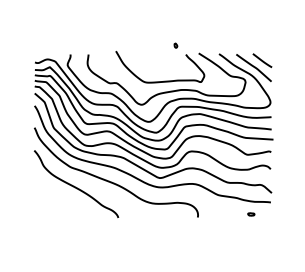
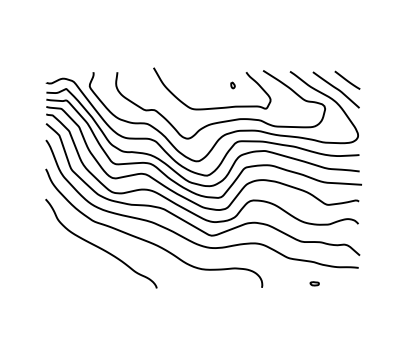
part: (175, 45) -> (232, 85), moved
part: (251, 214) -> (314, 283), moved

